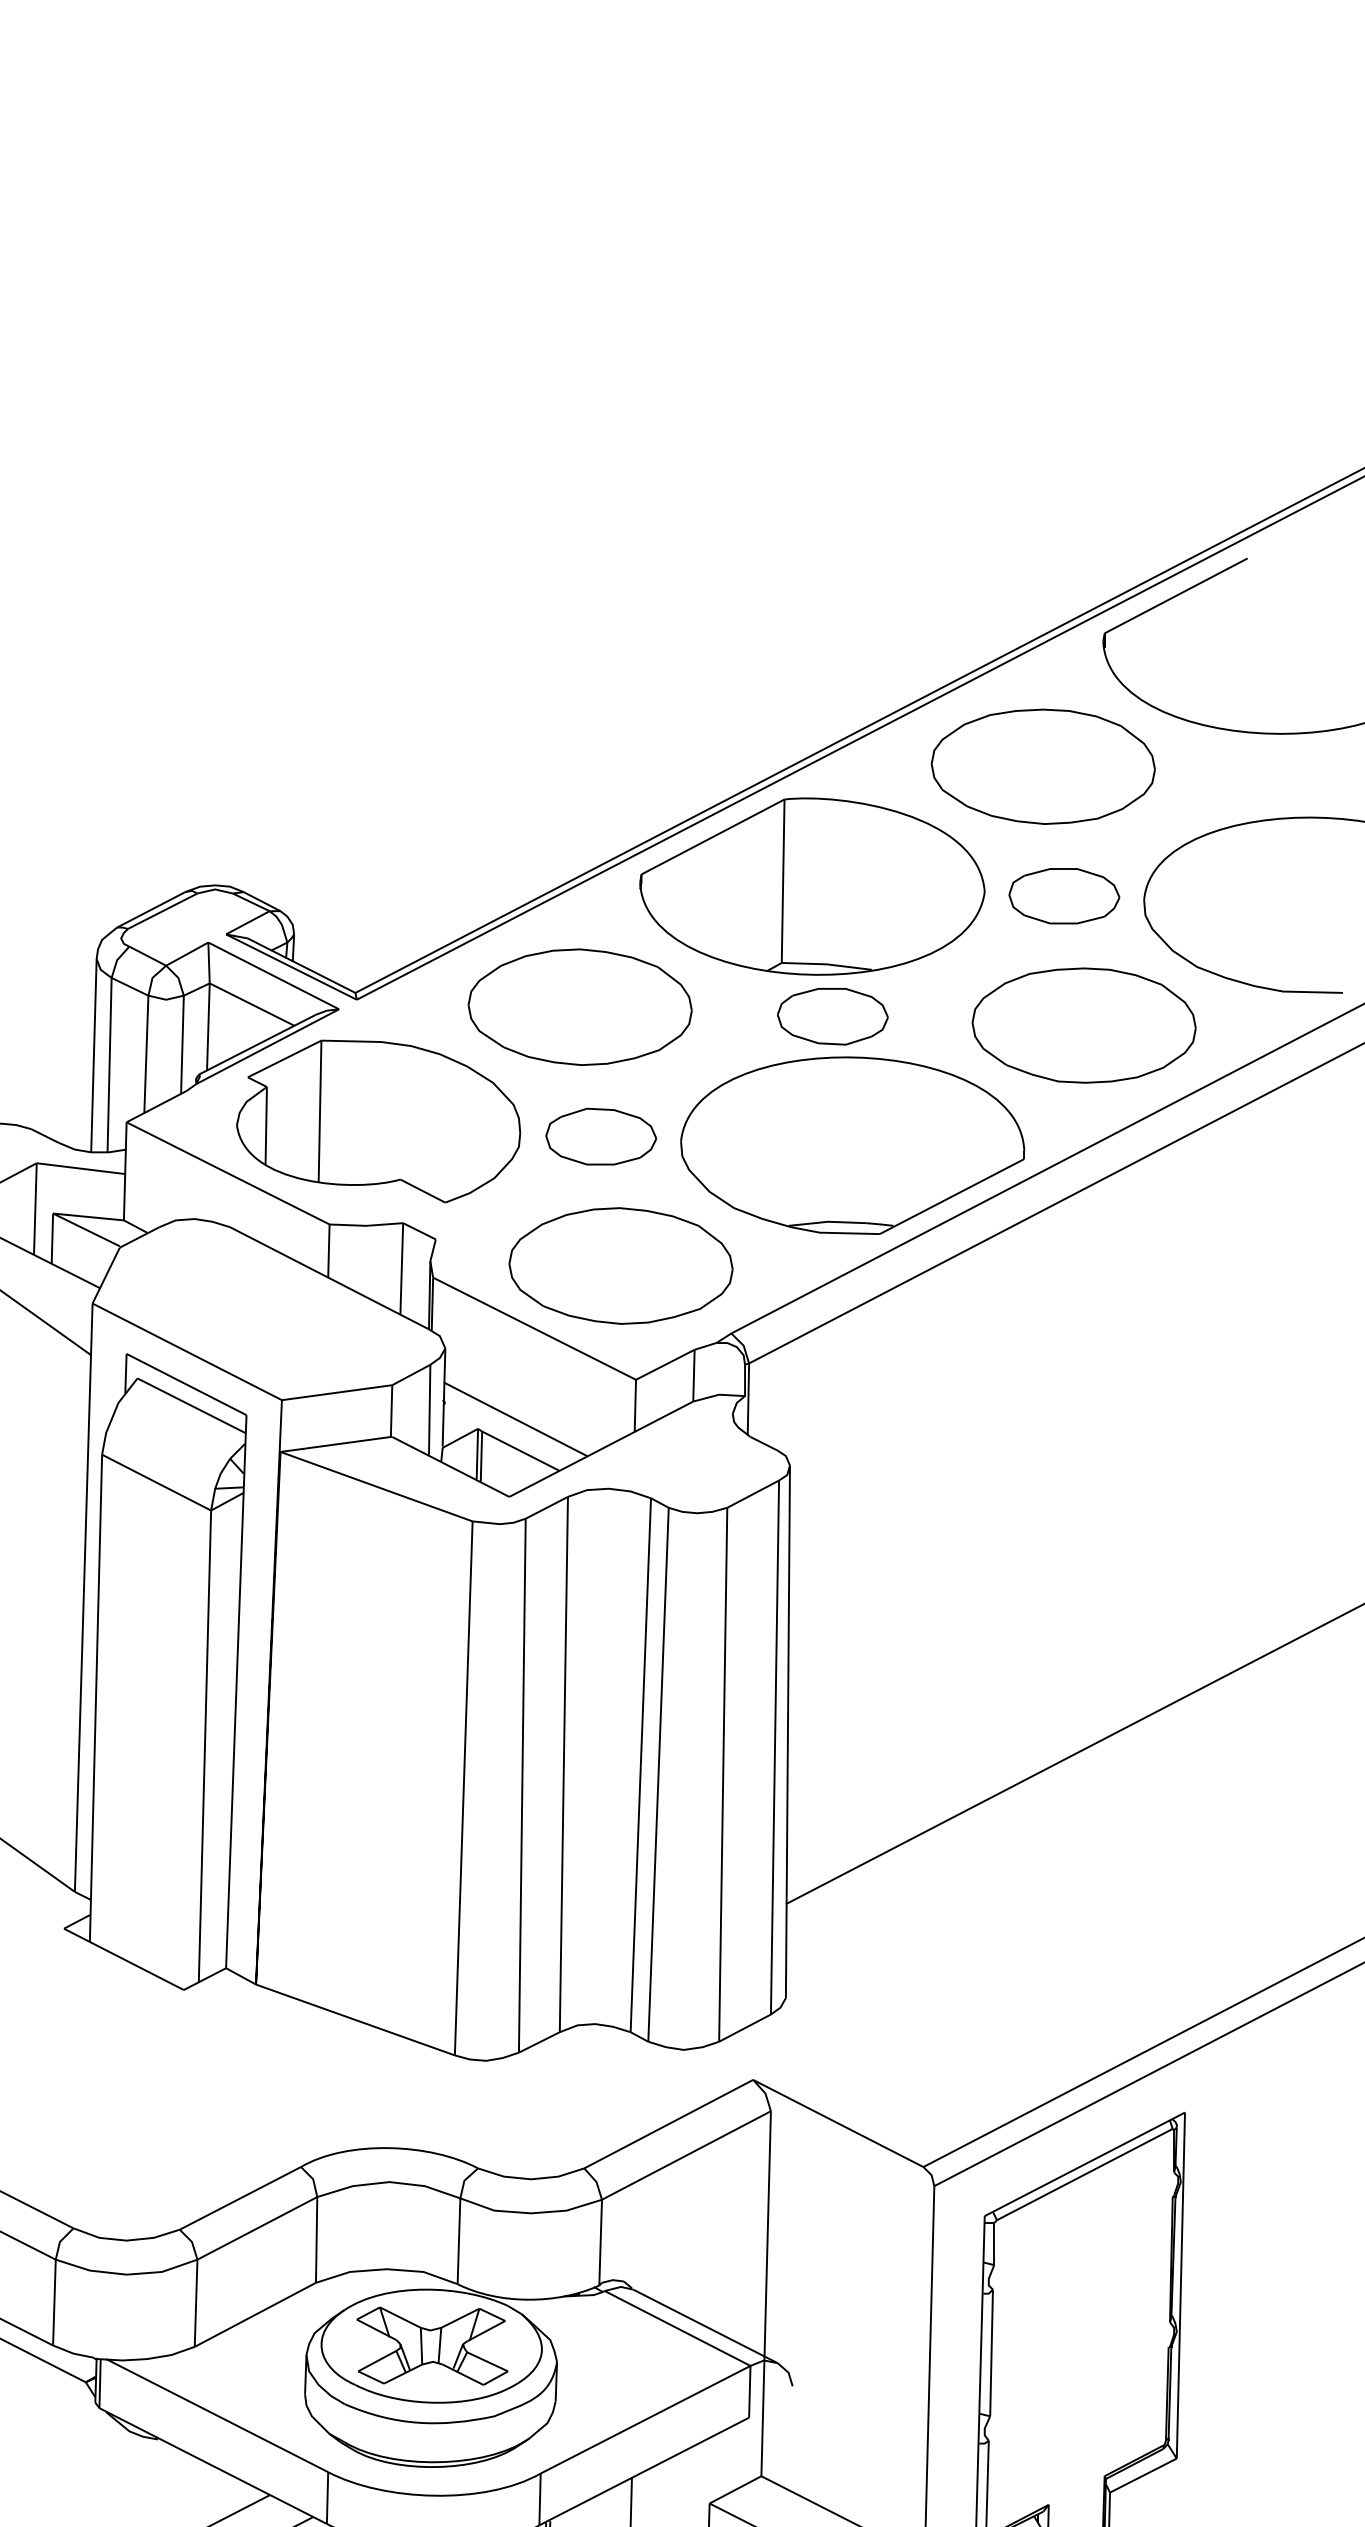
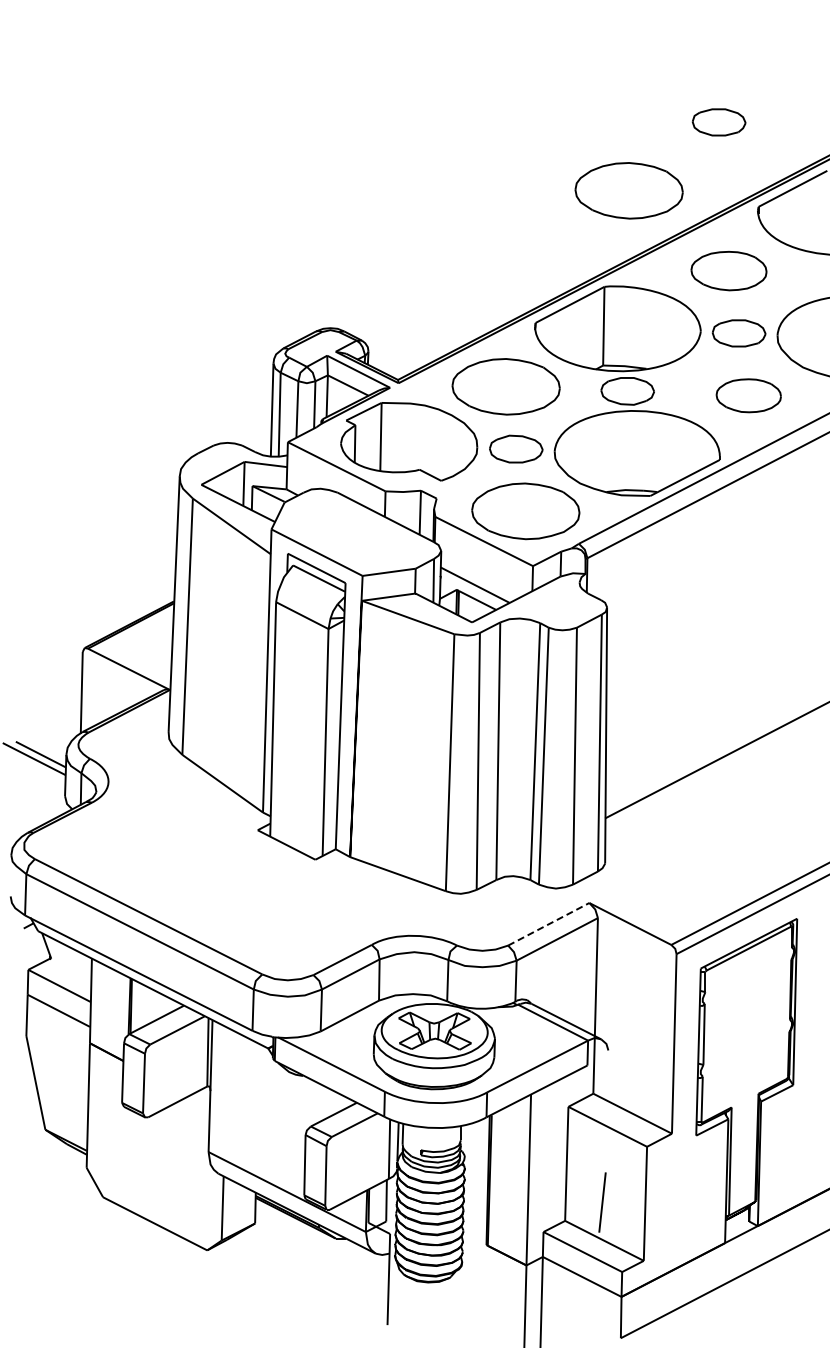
part: (1021, 457) -> (718, 122), added
part: (834, 599) -> (628, 190), added
part: (1042, 765) -> (728, 270), size x0.7
part: (1083, 1025) -> (748, 395), size x0.6
line: (668, 2124) -> (548, 924), solid -> dashed

